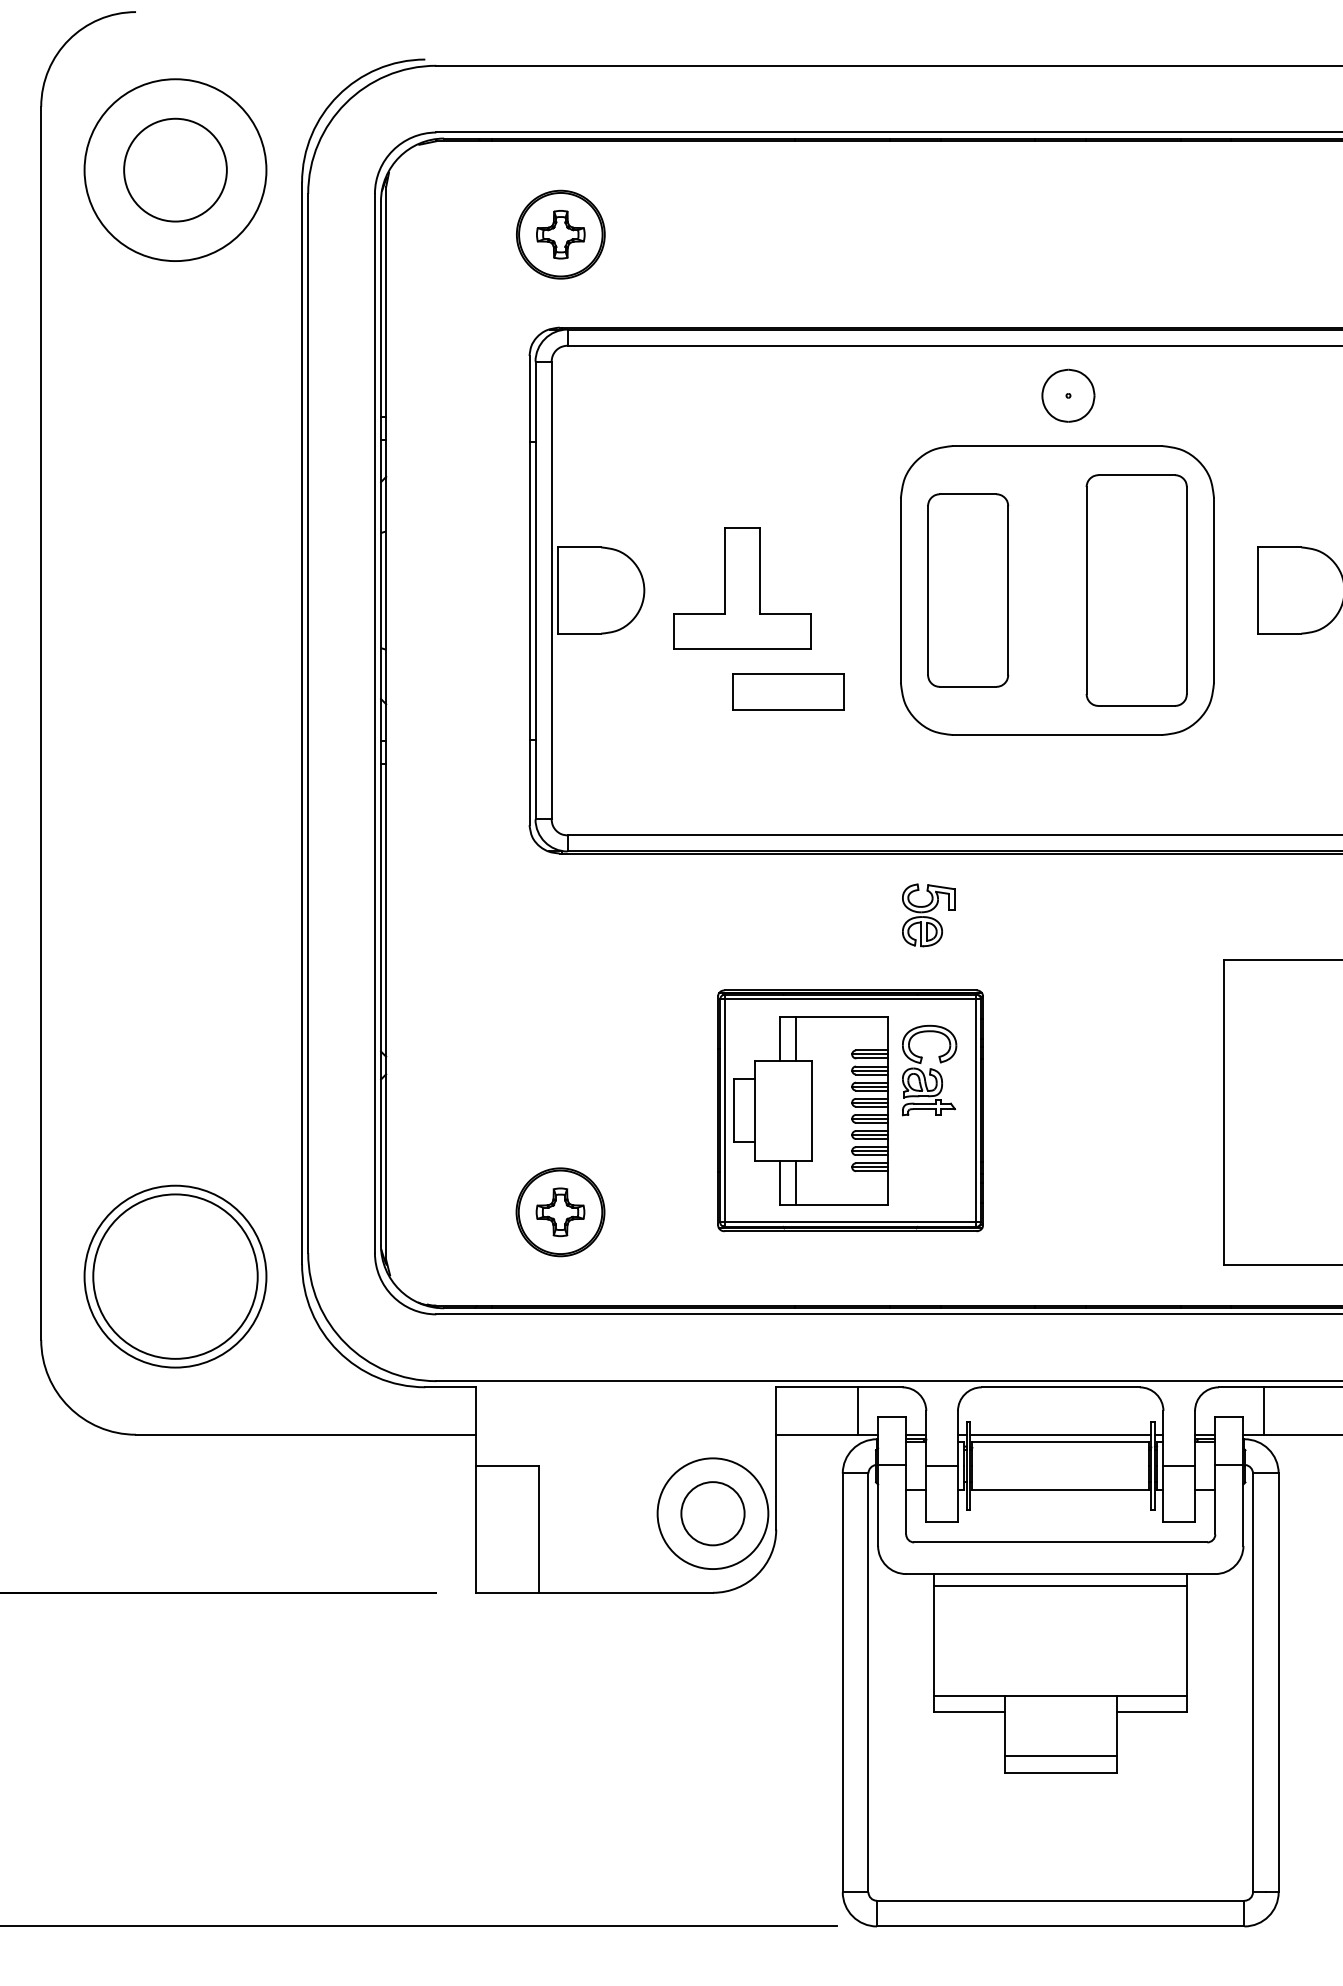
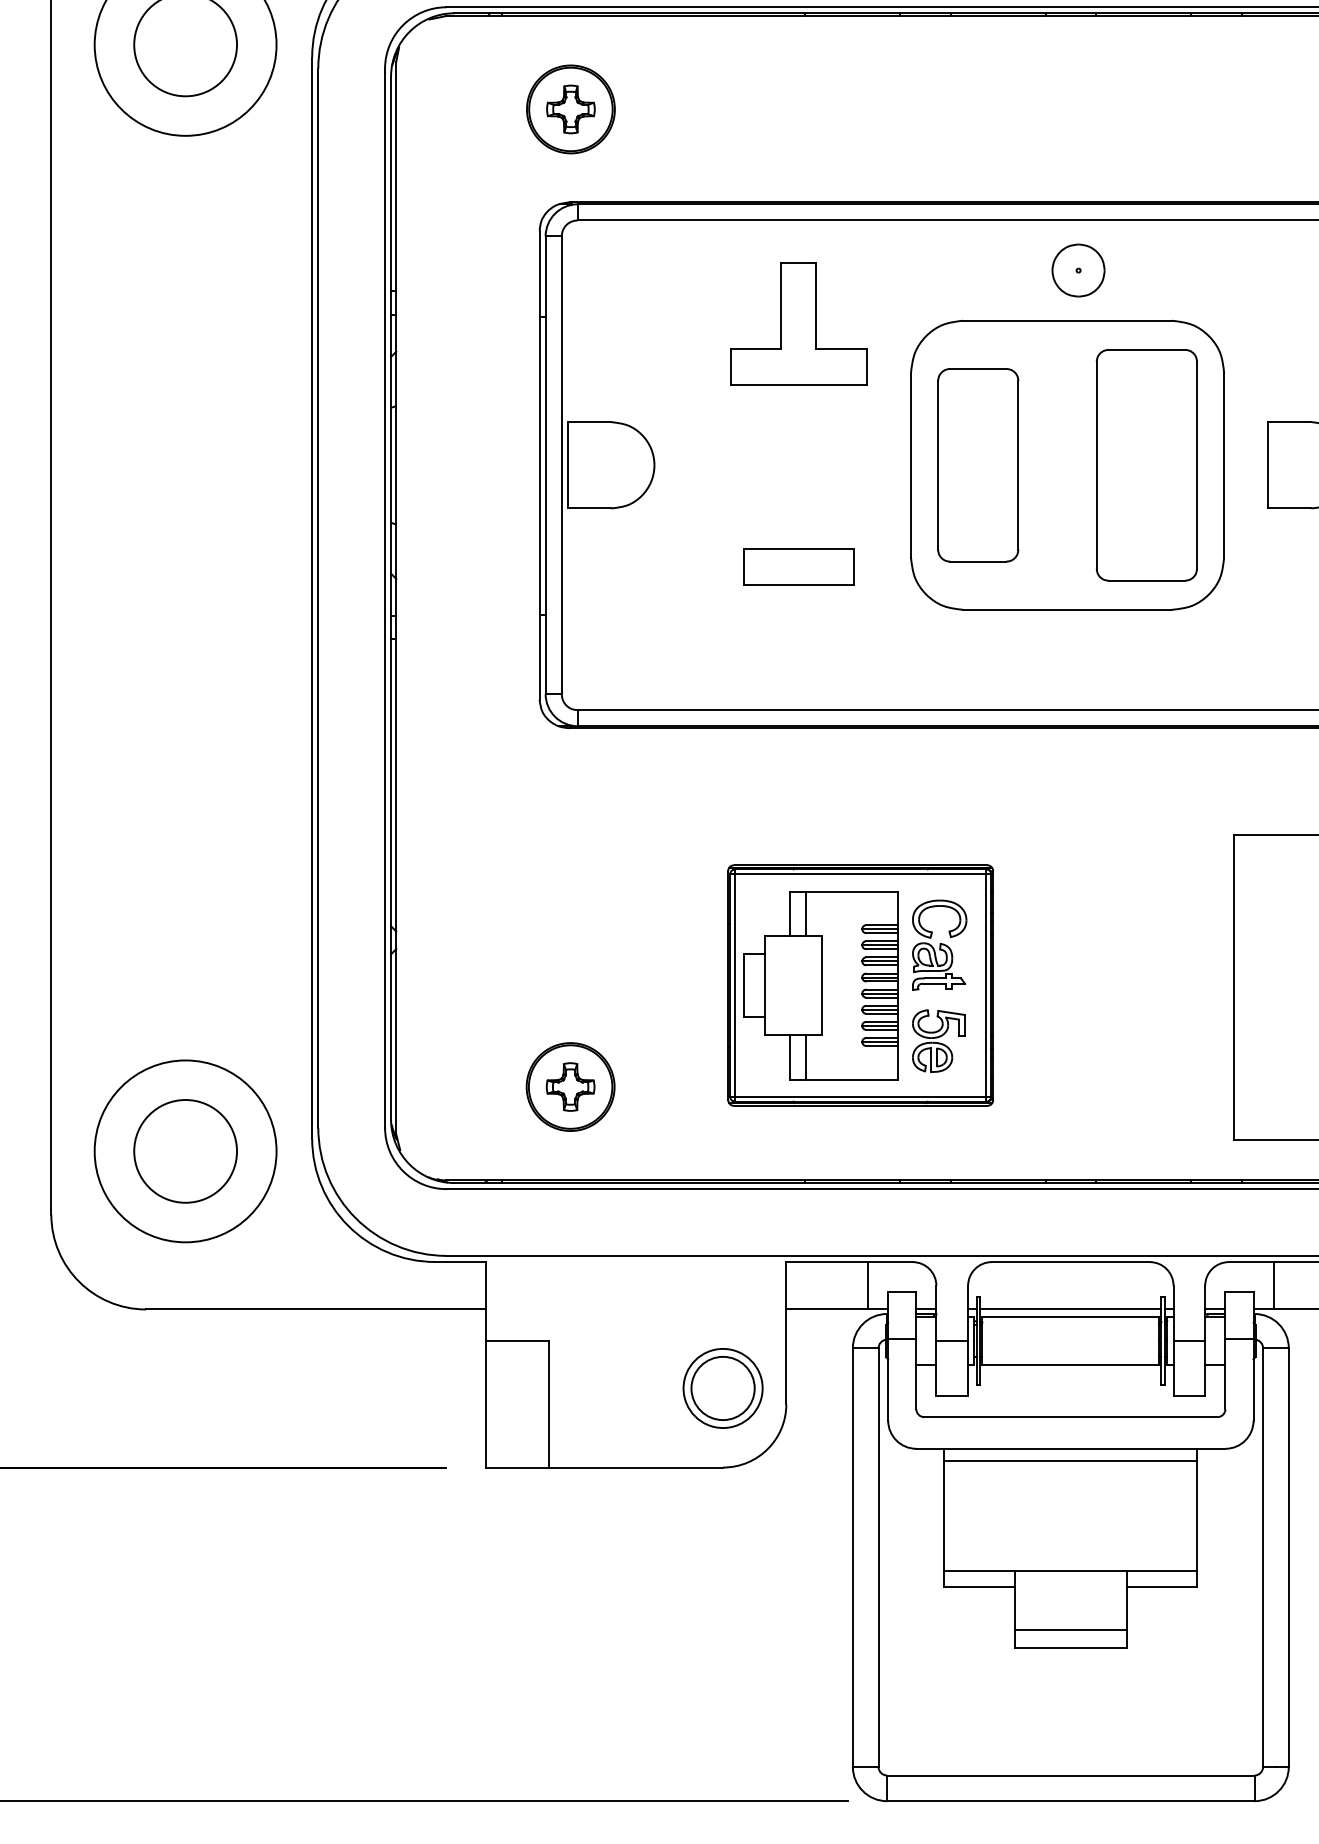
part: (742, 588) -> (798, 324), moved
part: (928, 915) -> (938, 1041), moved
circle: (175, 1276) -> (185, 1151), size x0.62
circle: (712, 1513) -> (722, 1388), size x0.71

